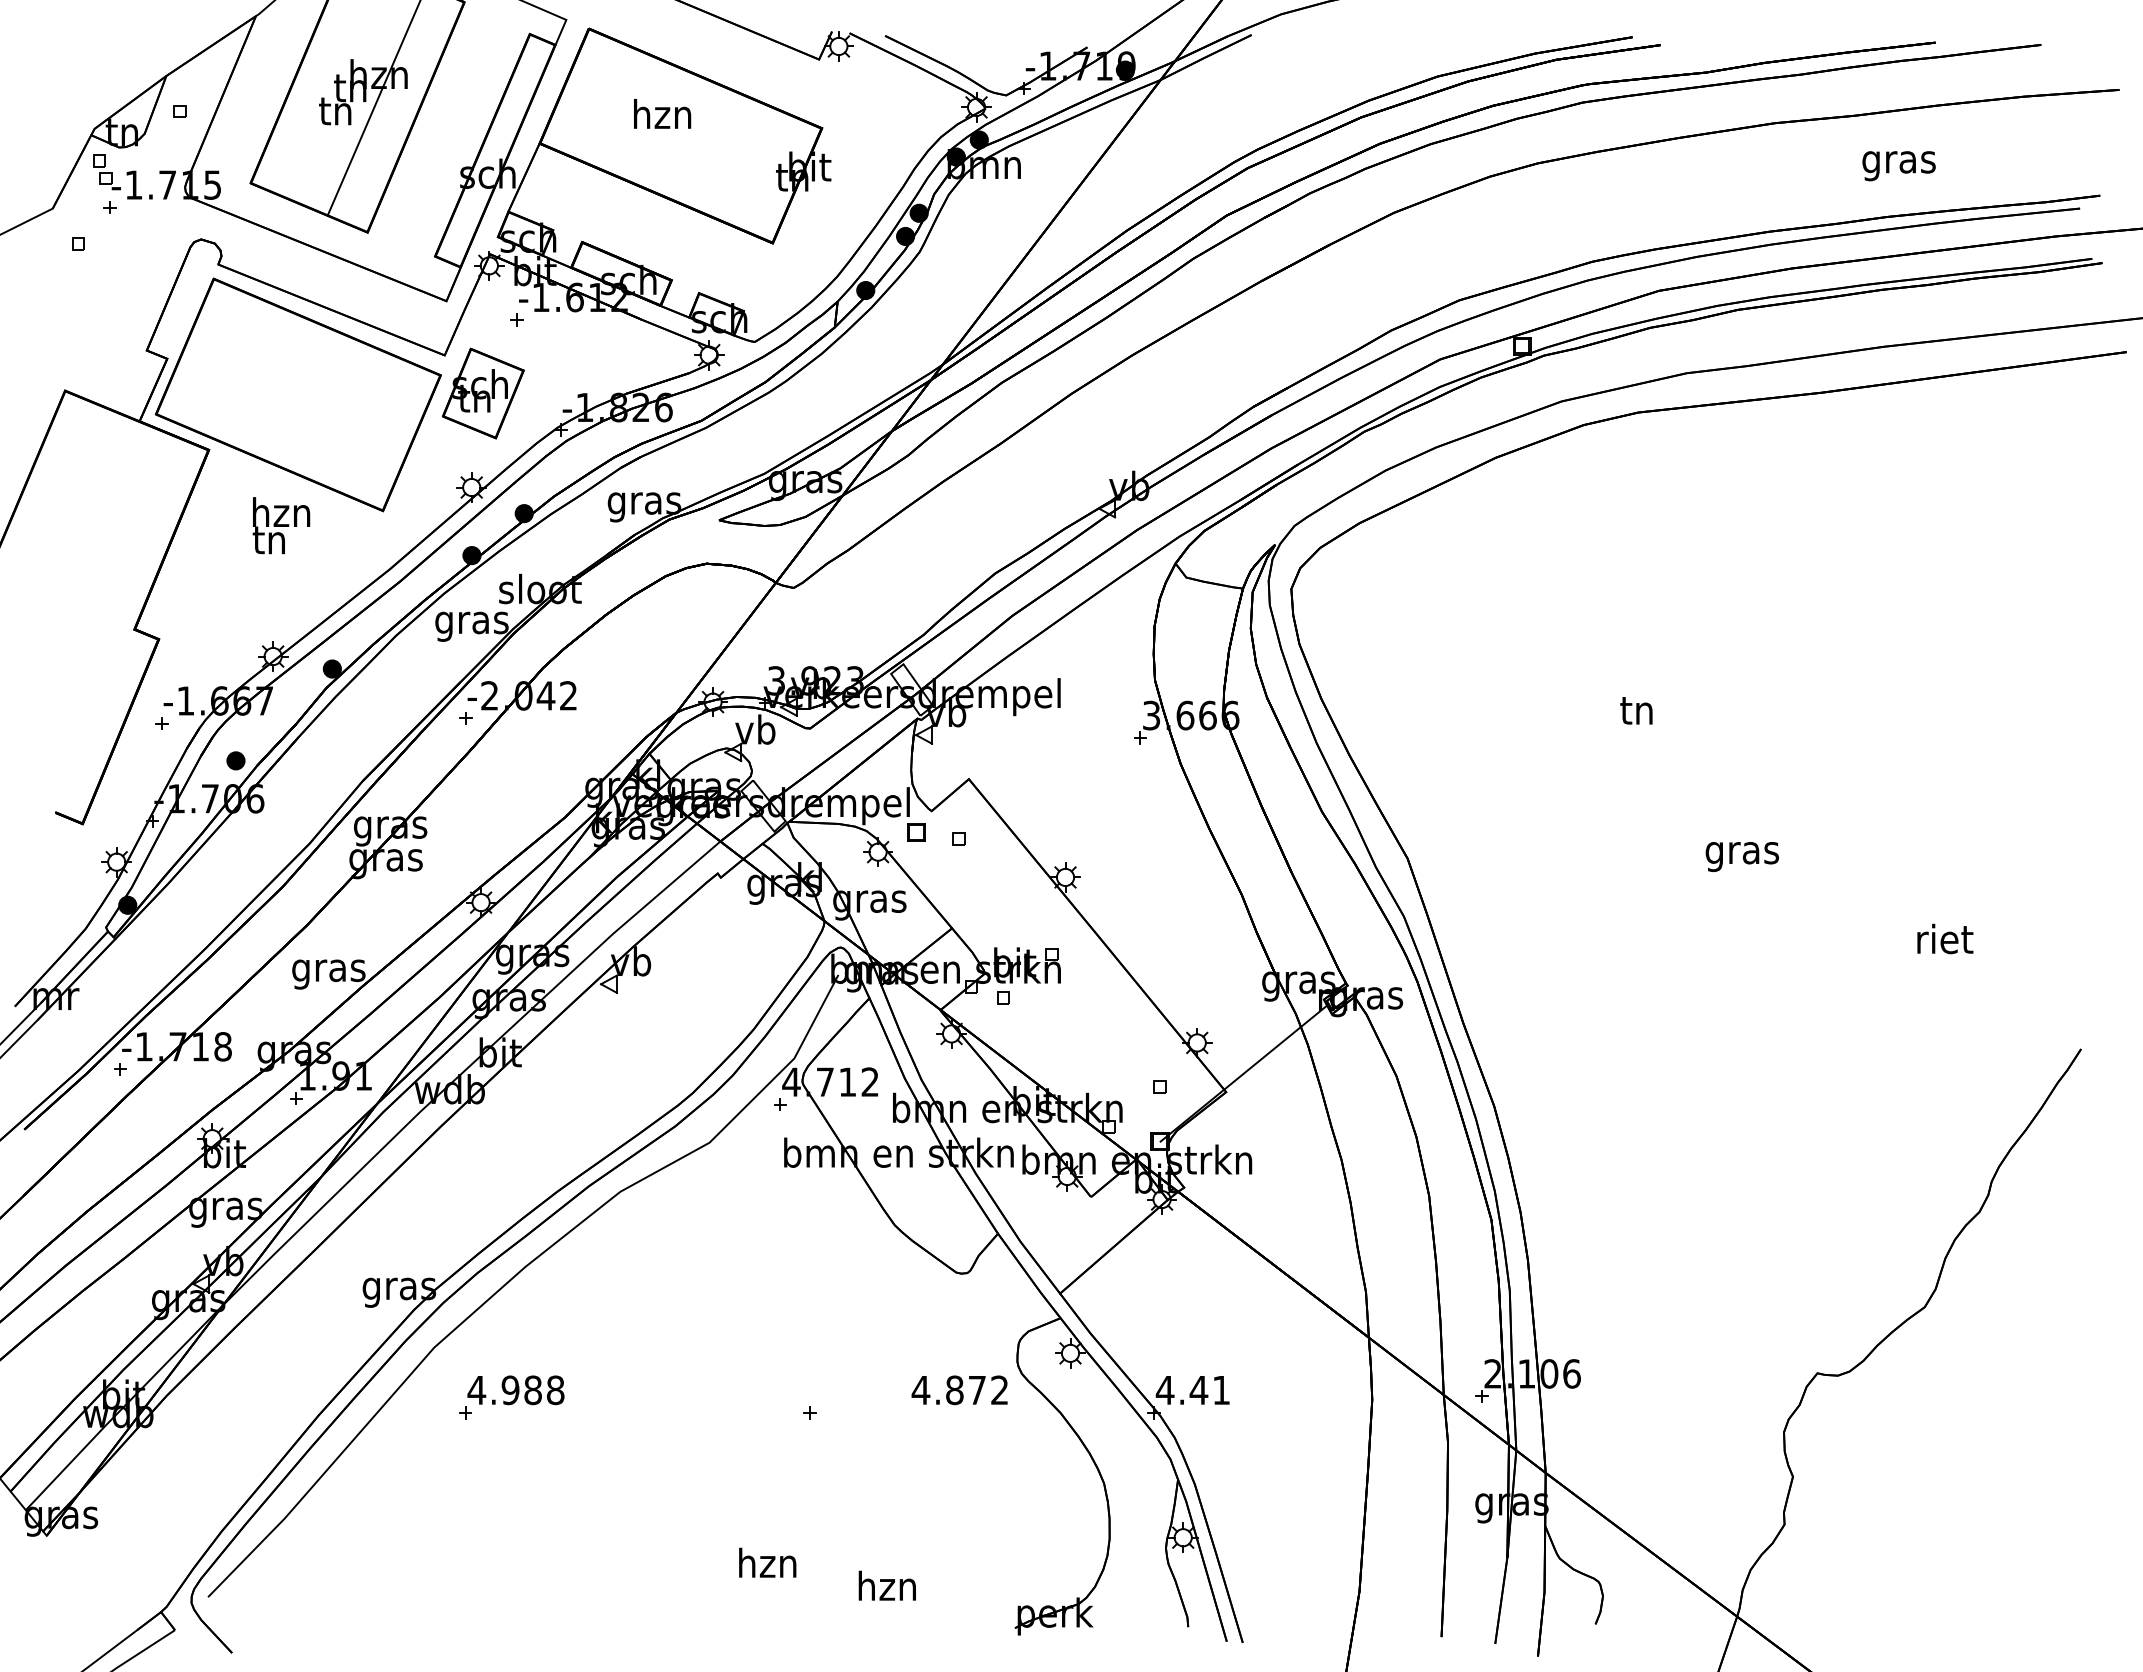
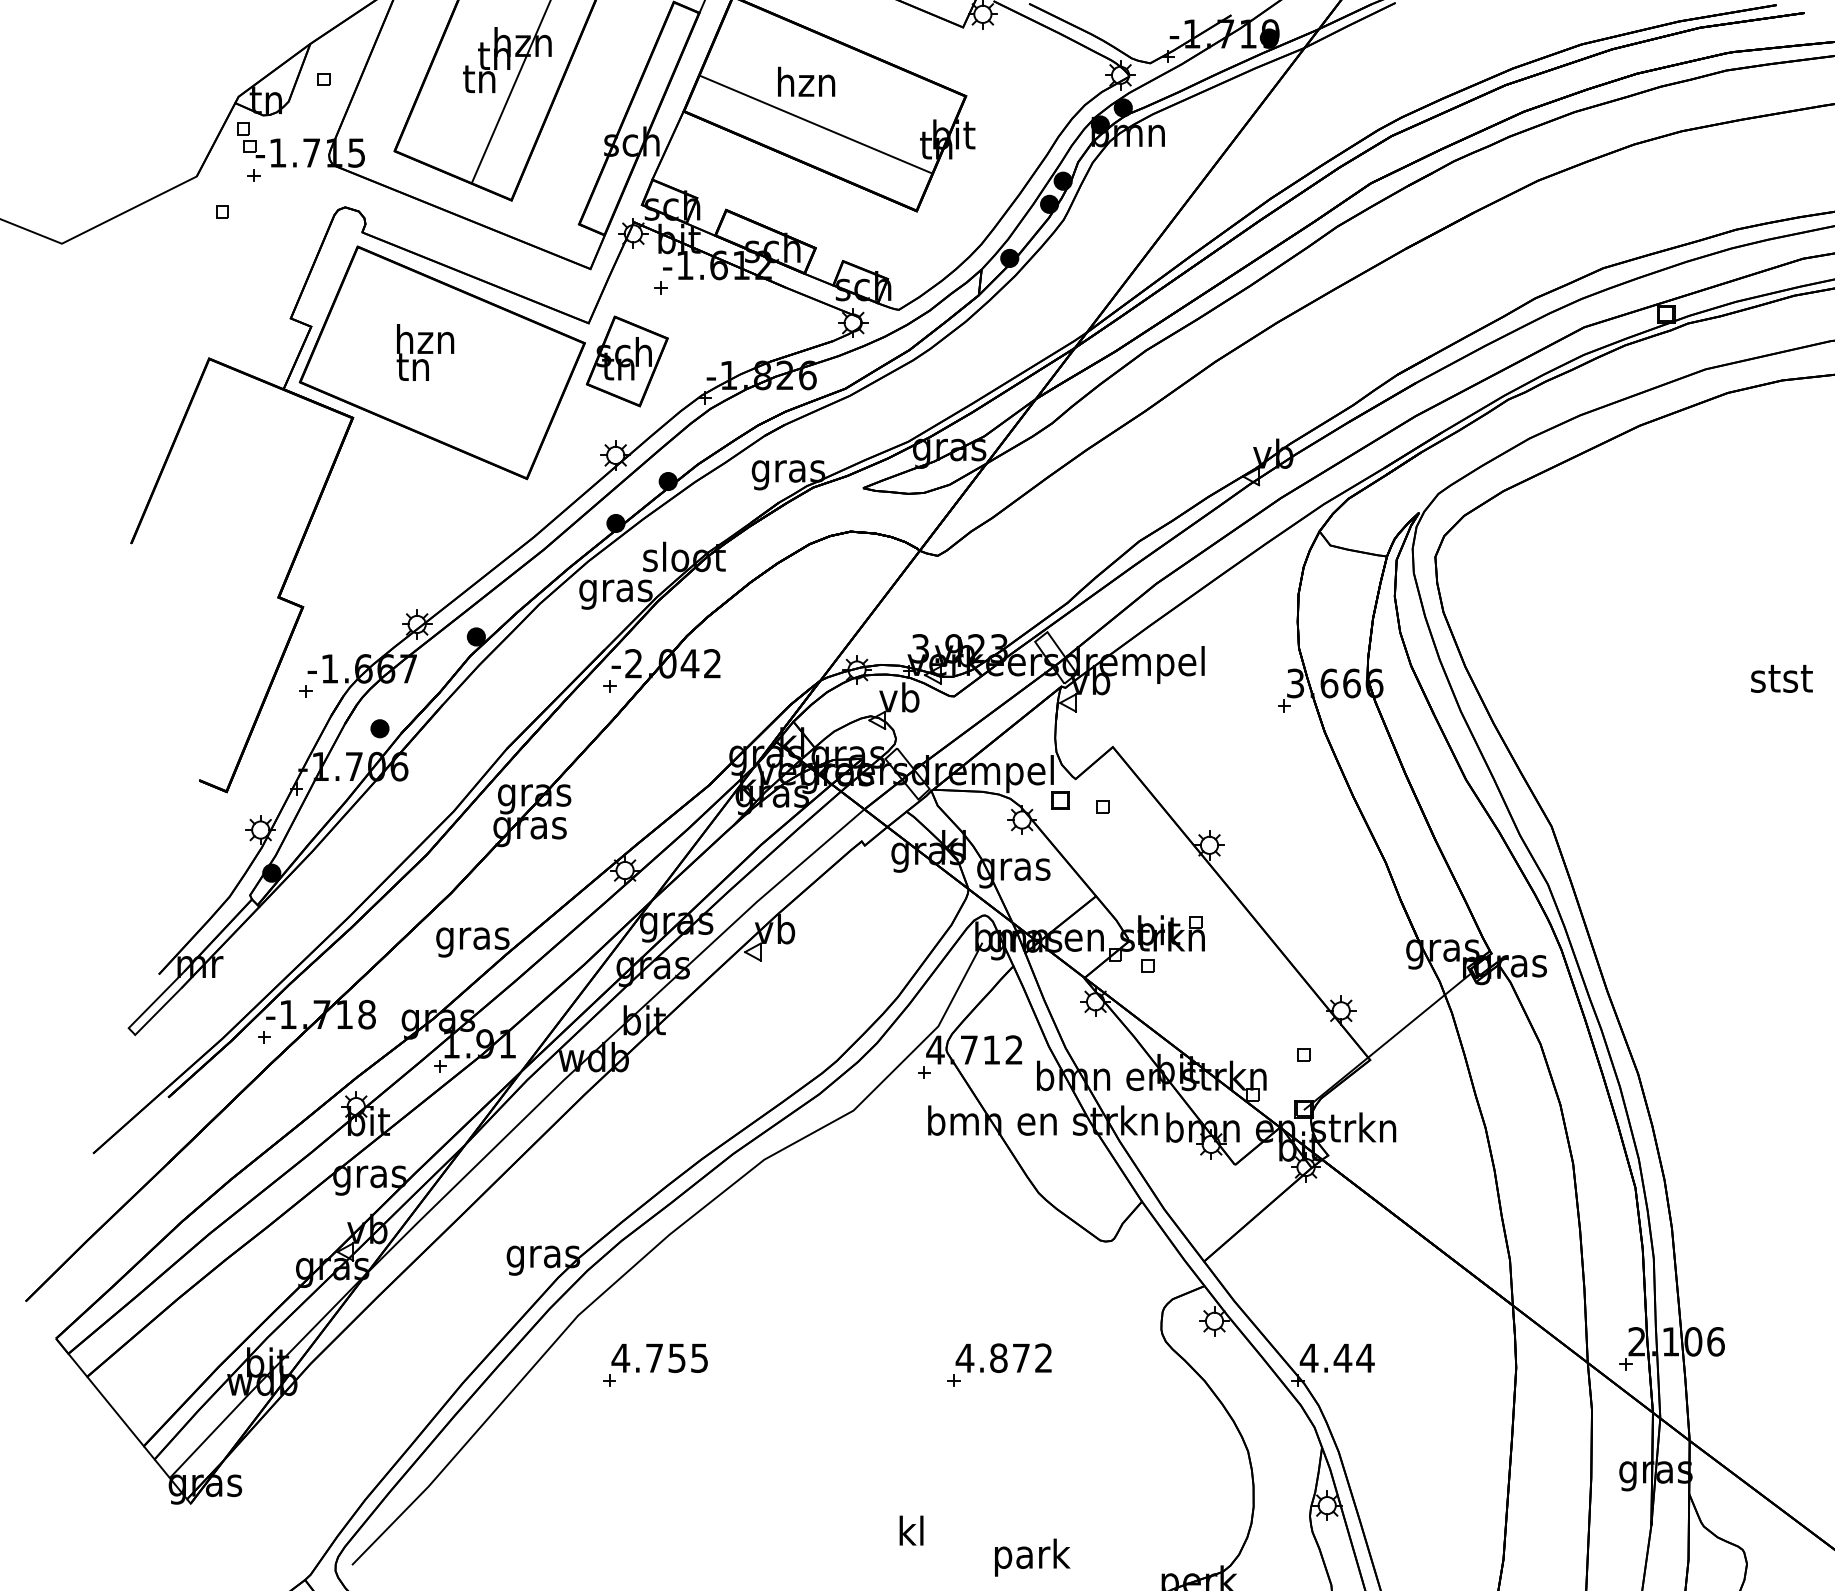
line: (671, 156) -> (815, 124), added
text: (281, 525) -> (425, 352), moved
text: (1637, 711) -> (1781, 679), tn -> stst
text: (532, 1390) -> (676, 1358), 4.988 -> 4.755
text: (959, 1390) -> (1003, 1358), moved
text: (1221, 1390) -> (1365, 1358), 4.41 -> 4.44
text: (767, 1562) -> (911, 1530), hzn -> kl
text: (888, 1589) -> (1032, 1557), hzn -> park

